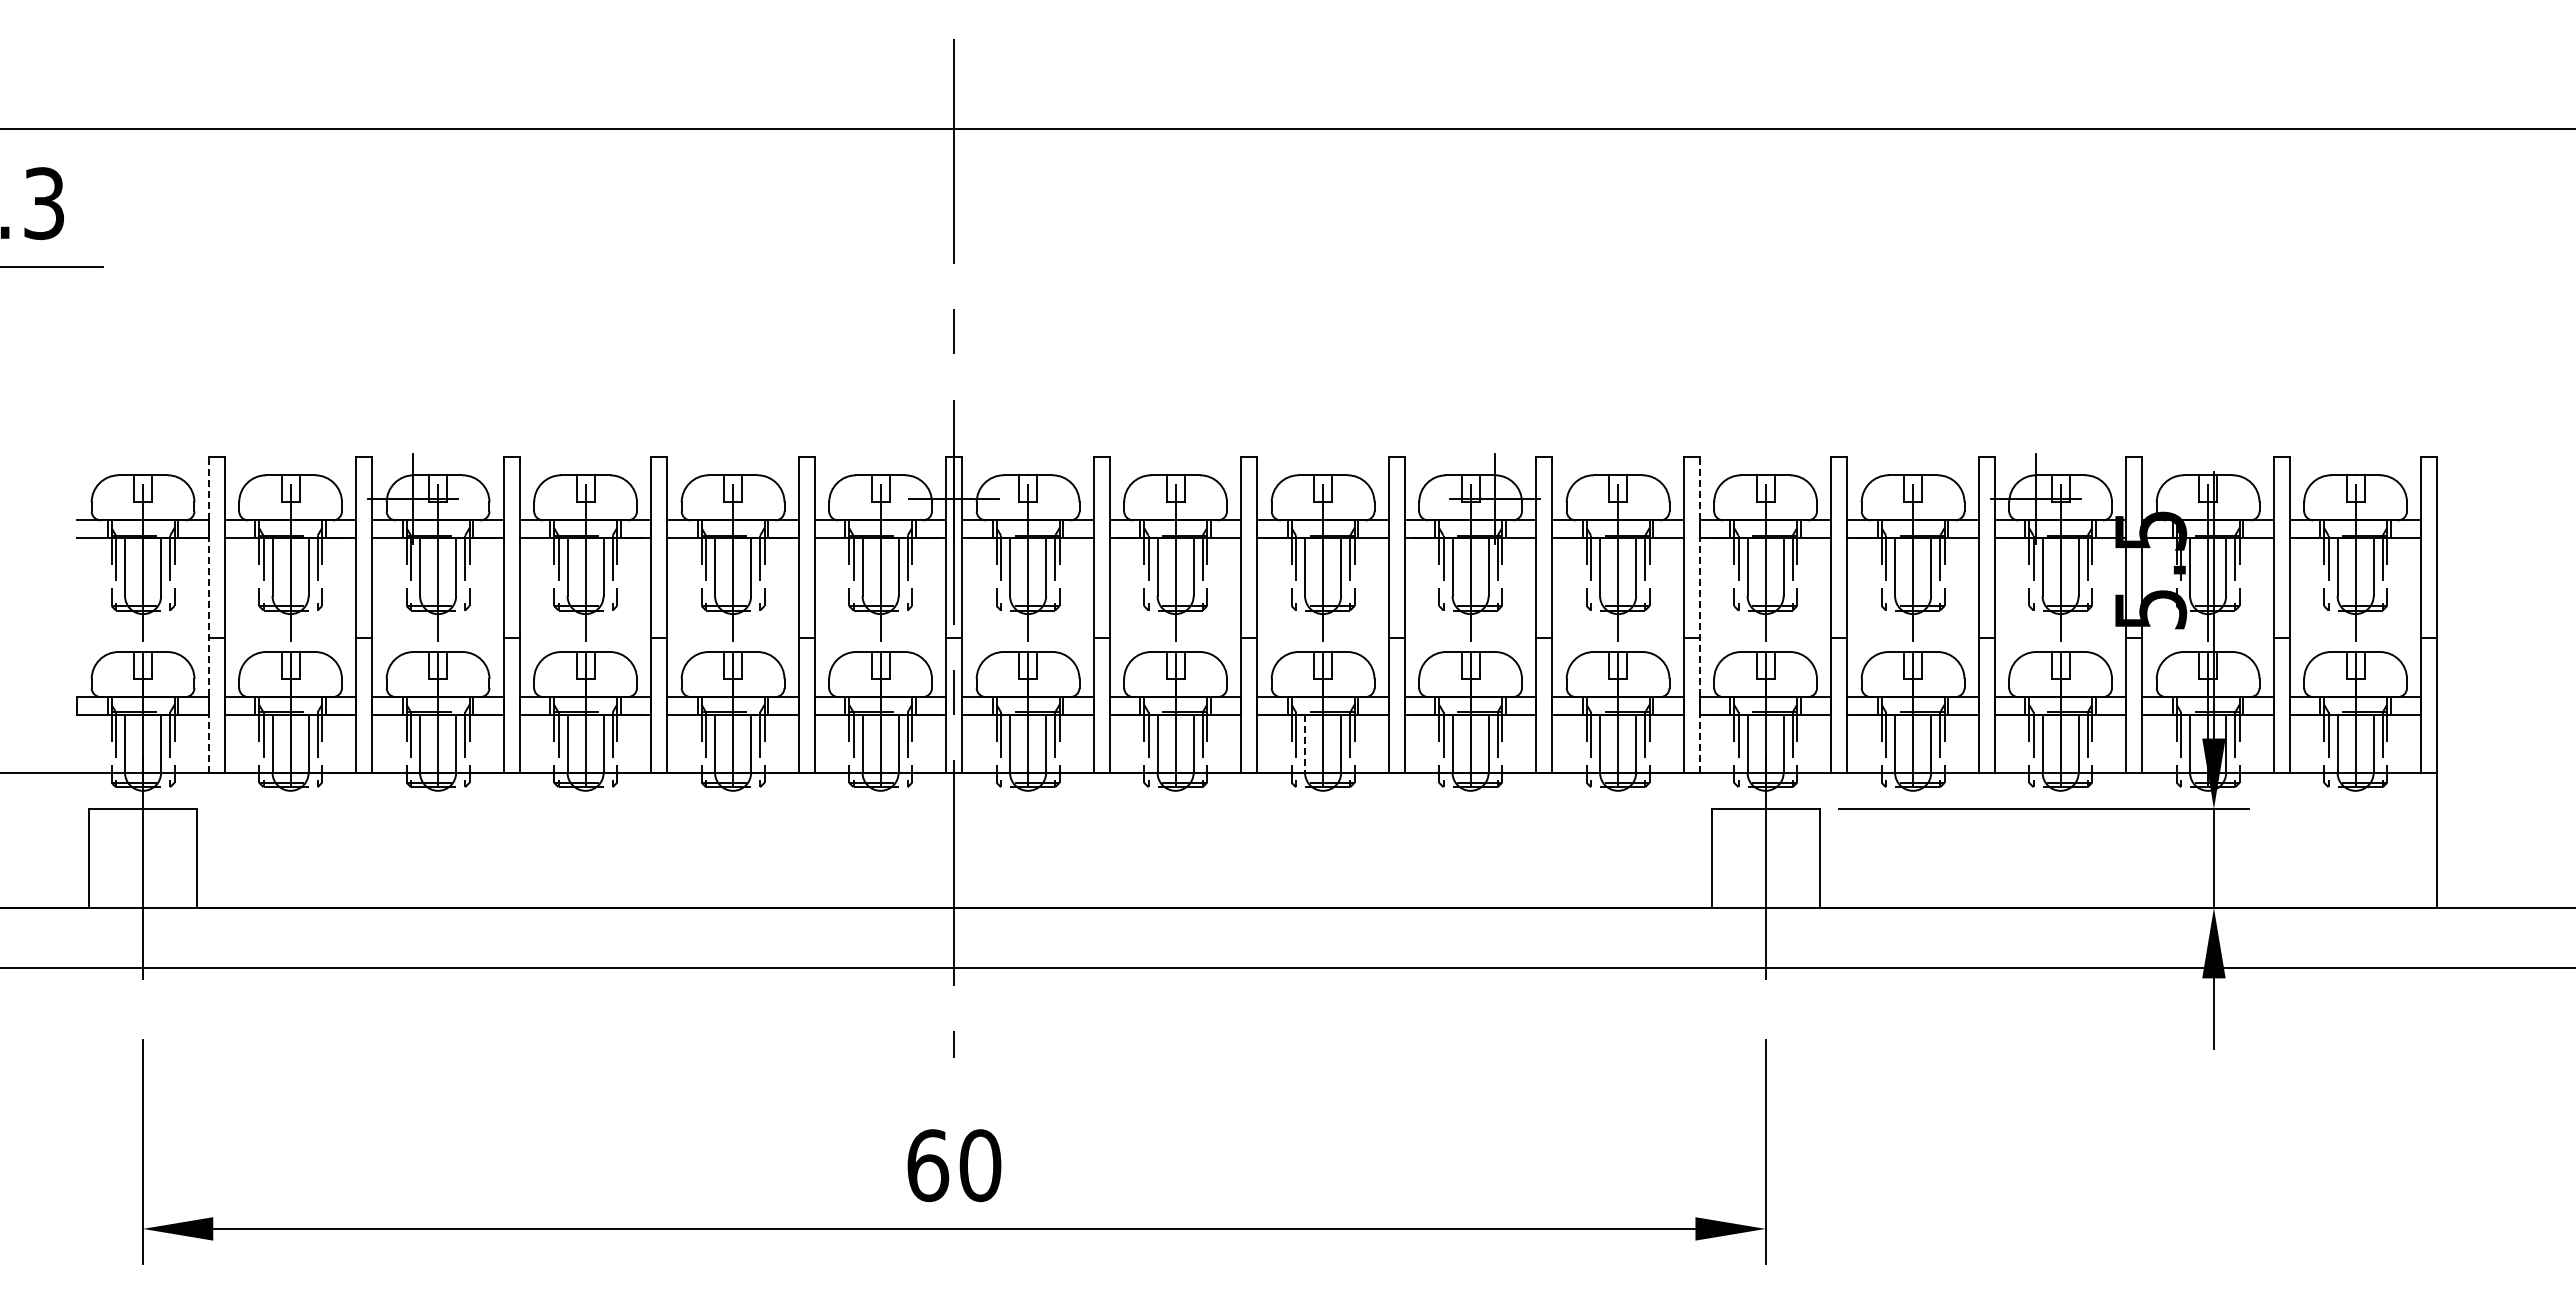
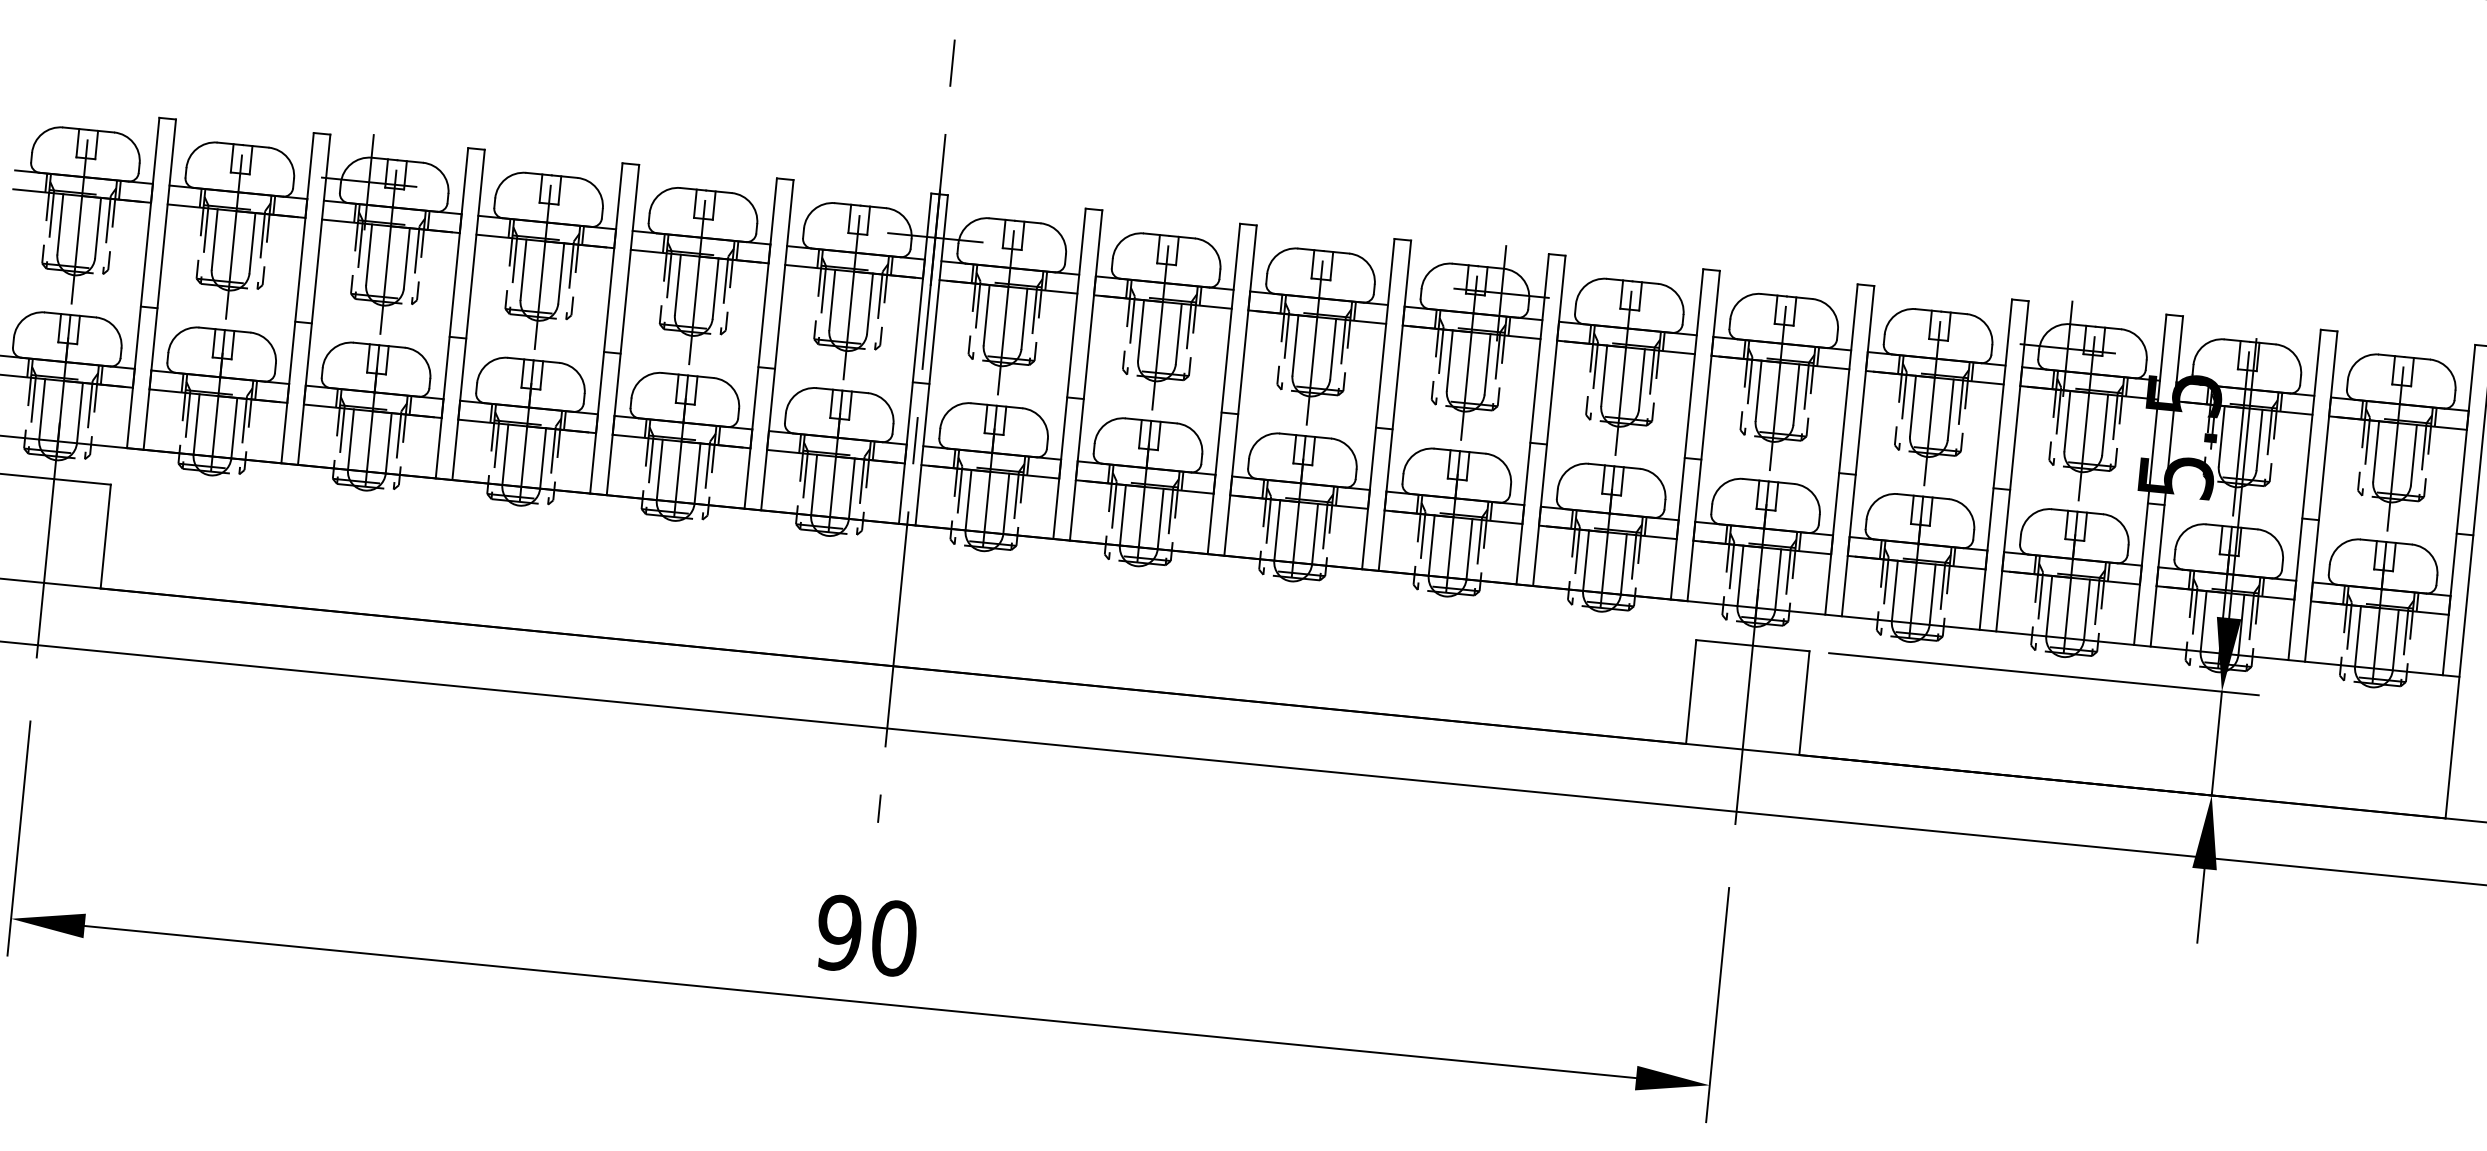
line: (208, 615) -> (142, 283), dashed -> solid
line: (1699, 615) -> (1703, 436), dashed -> solid
line: (1305, 743) -> (1277, 530), dashed -> solid
text: (928, 1165) -> (839, 933), 60 -> 90

